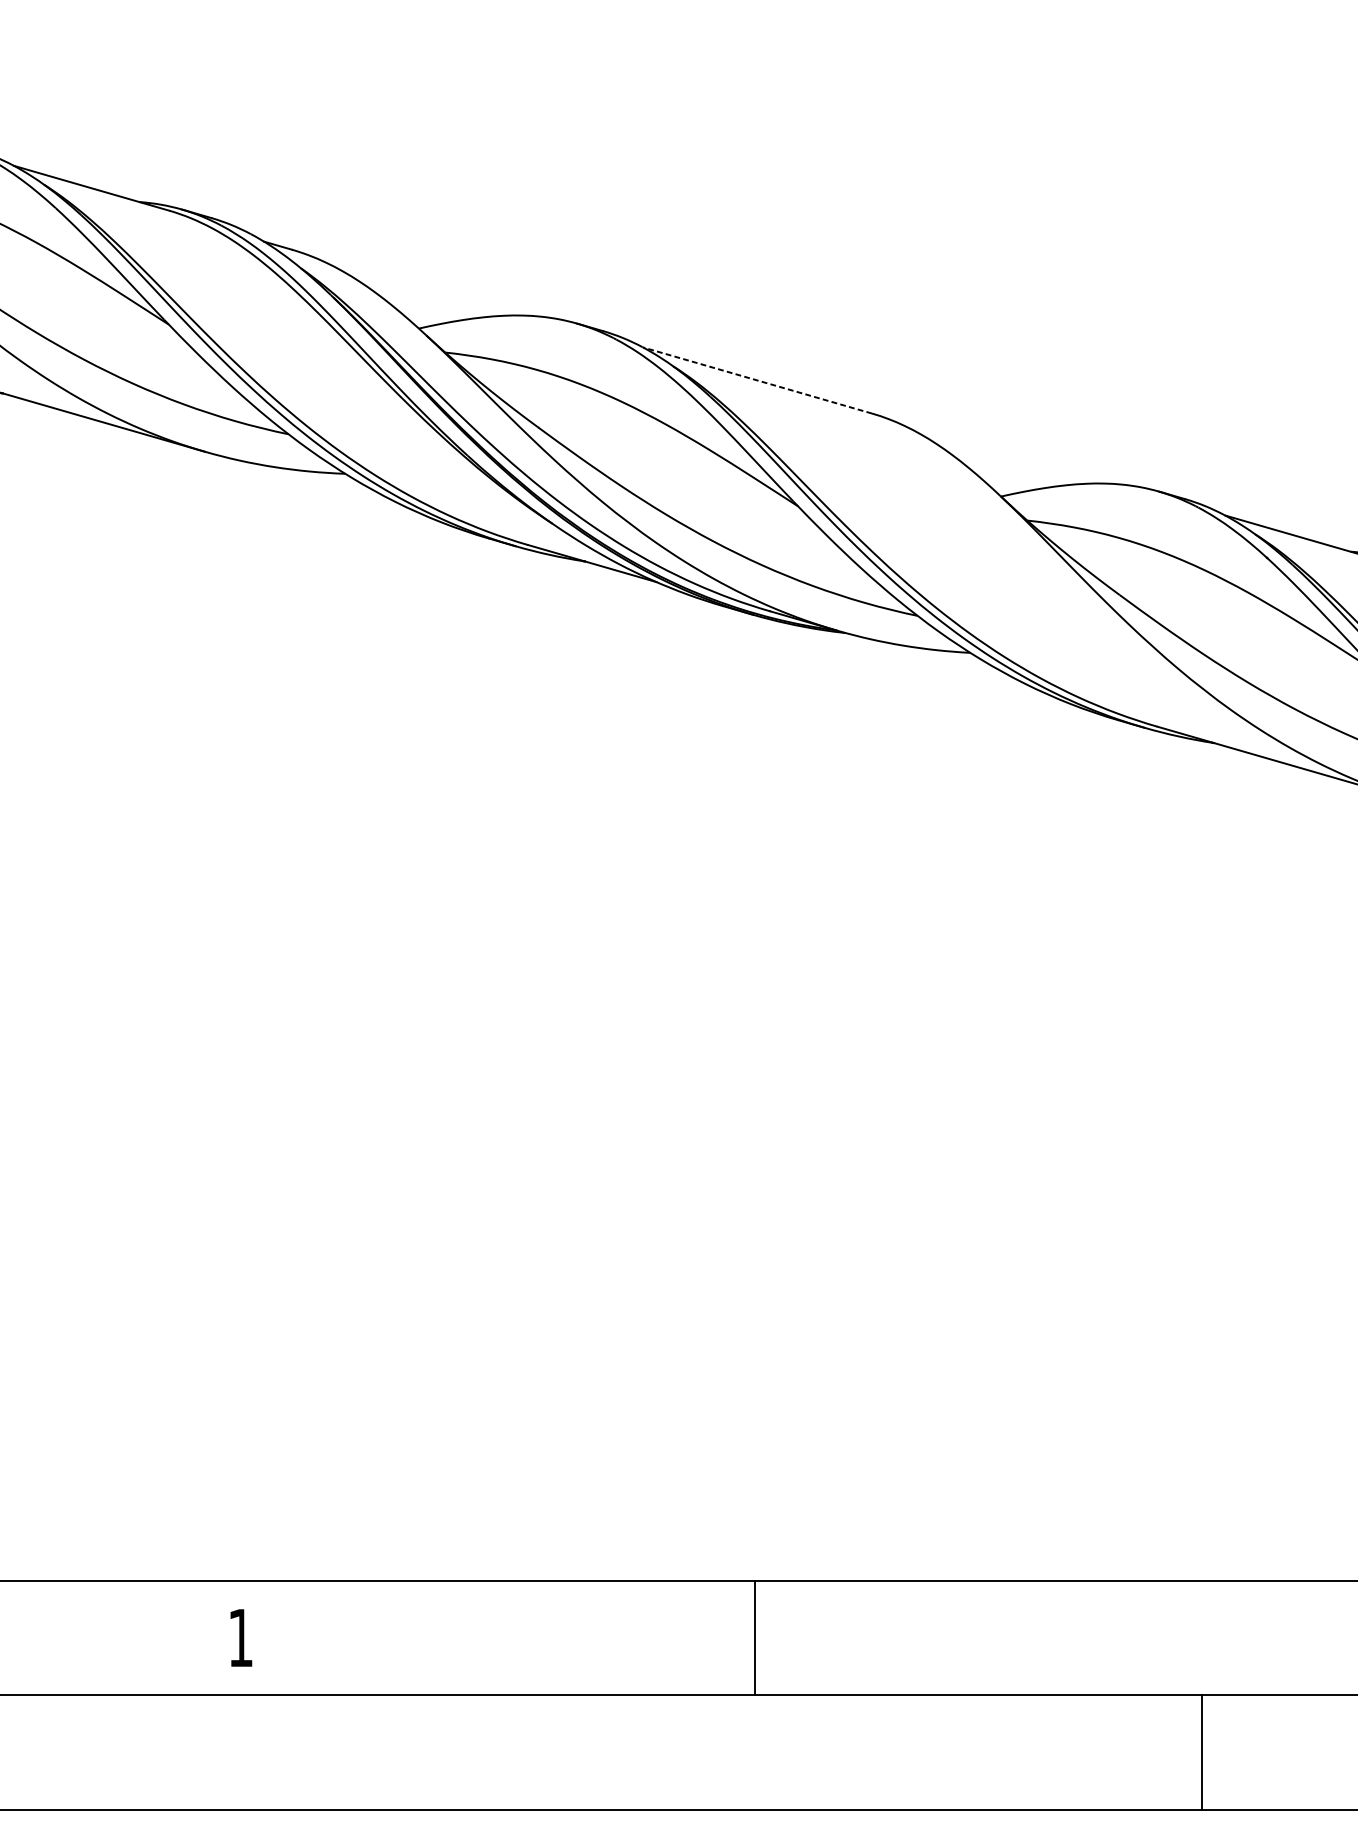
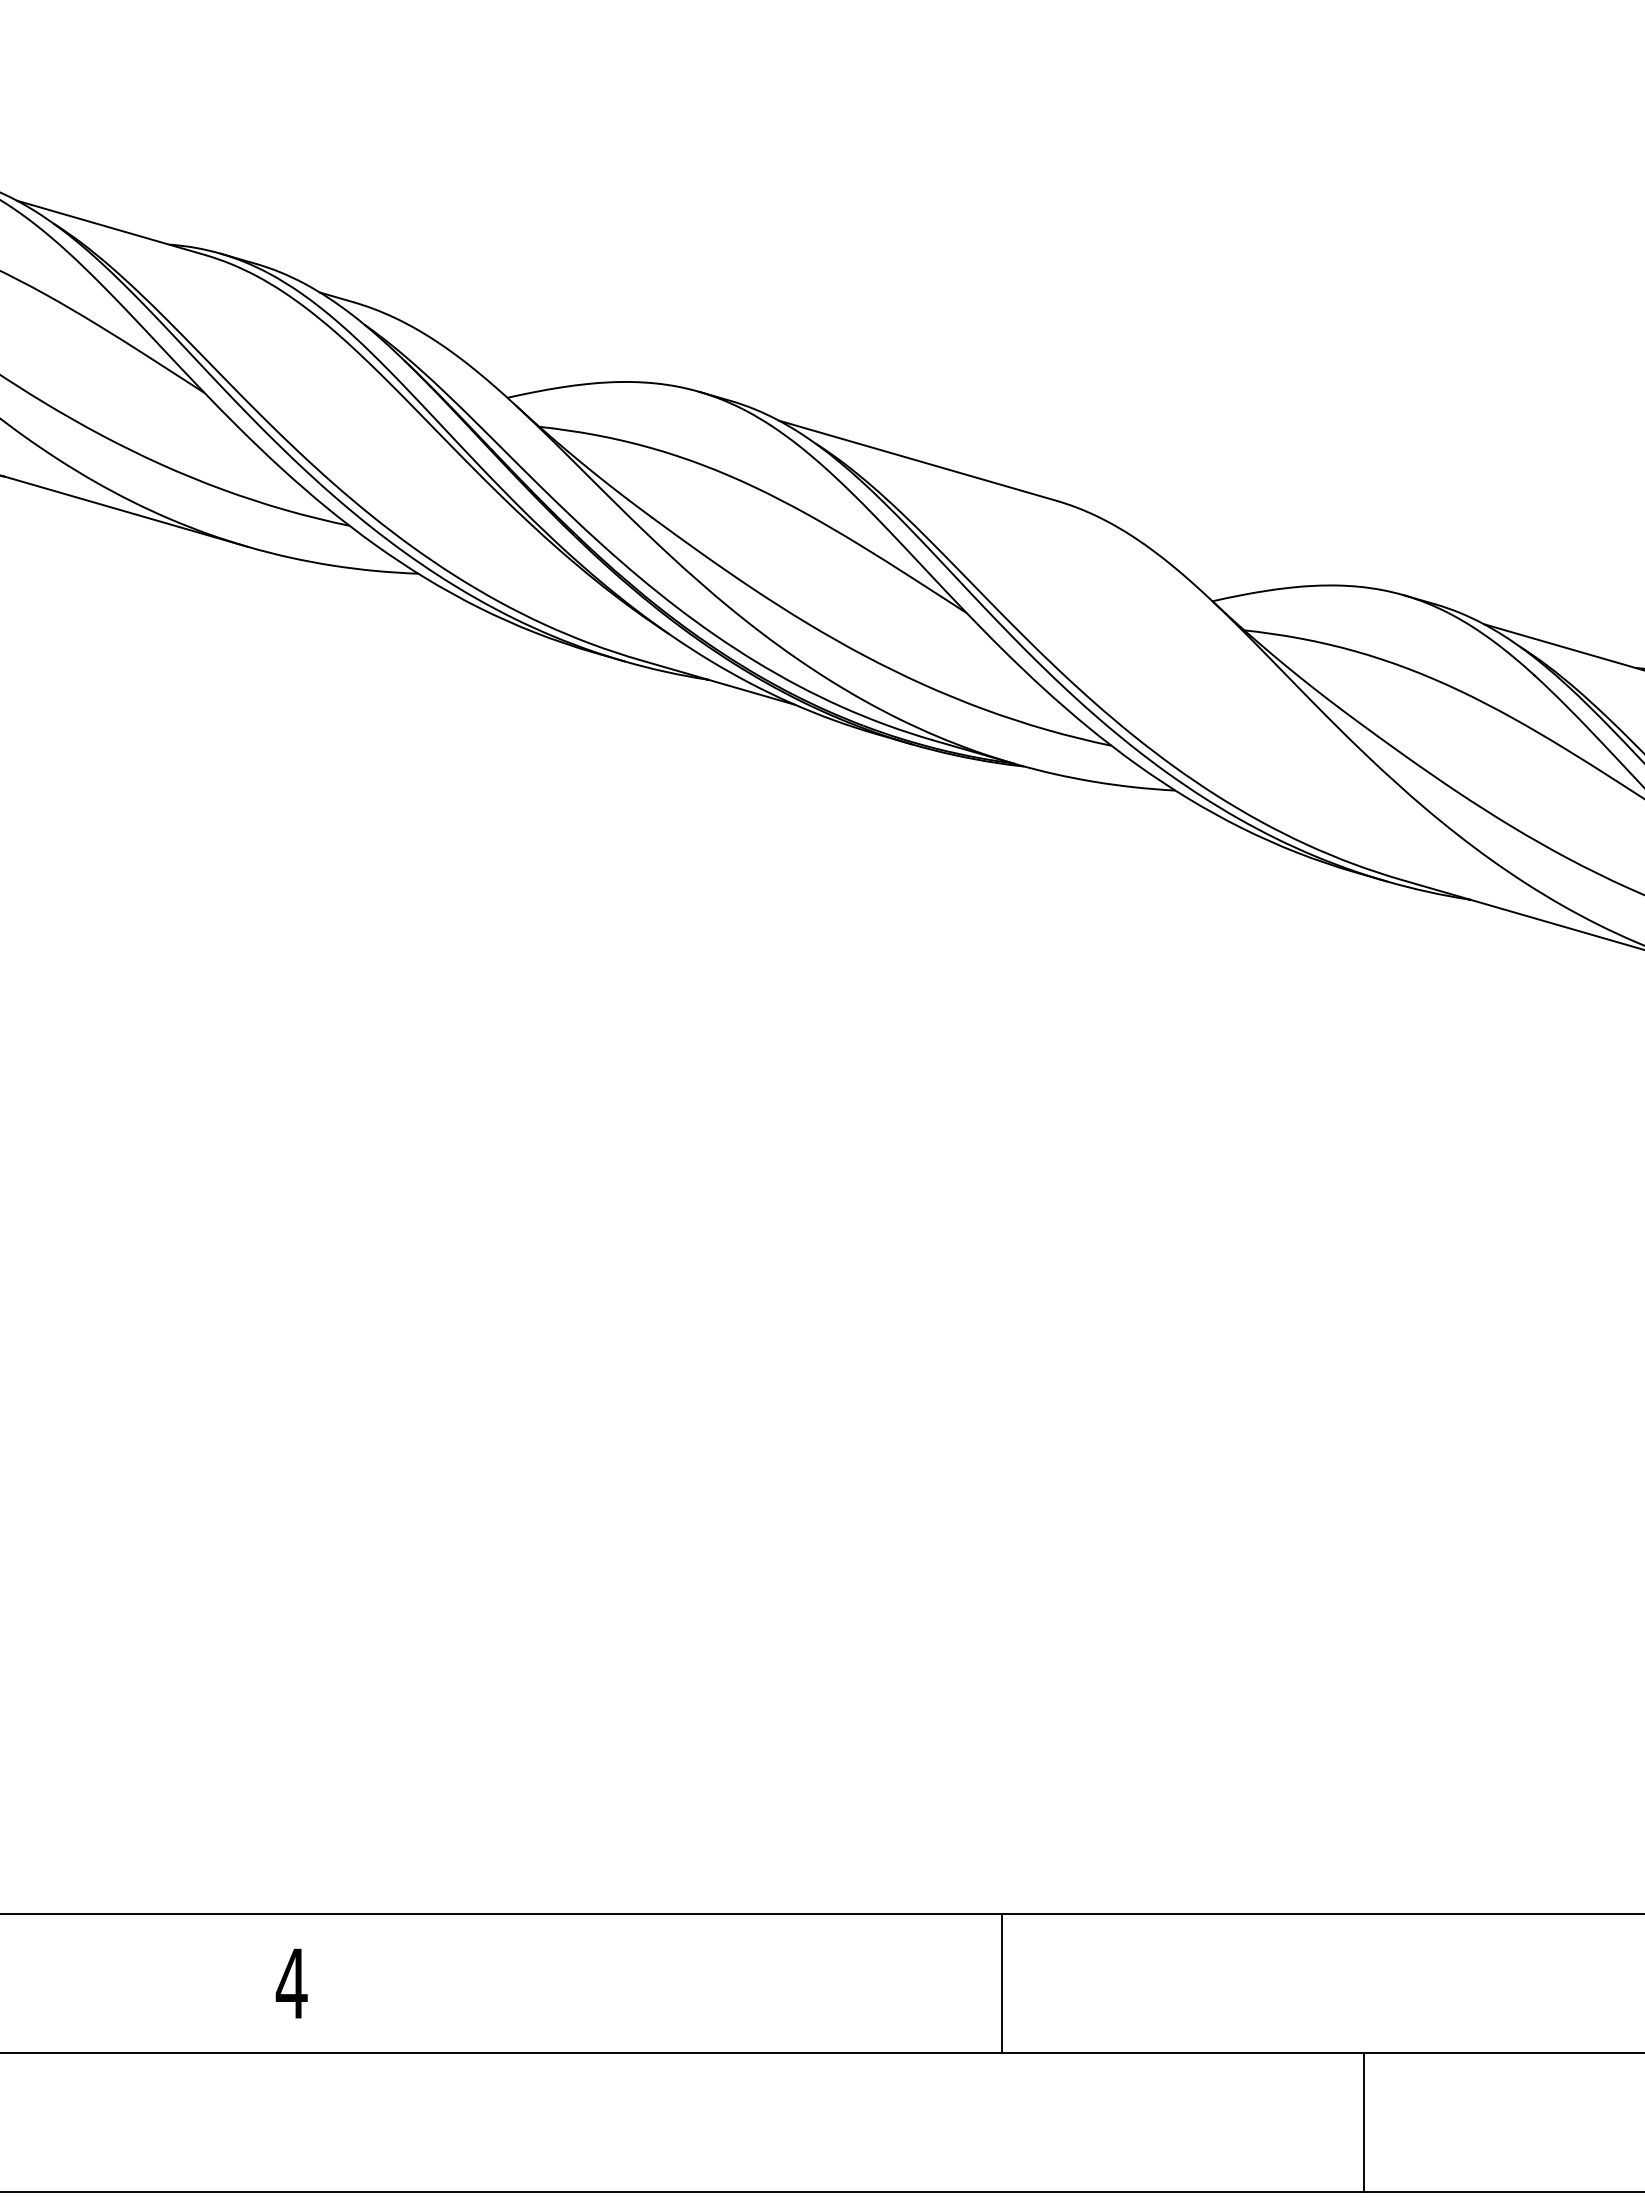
line: (757, 380) -> (917, 460), dashed -> solid
text: (240, 1637) -> (291, 1983), 1 -> 4
line: (754, 1637) -> (1002, 1983), moved
line: (1202, 1752) -> (1364, 2122), moved

